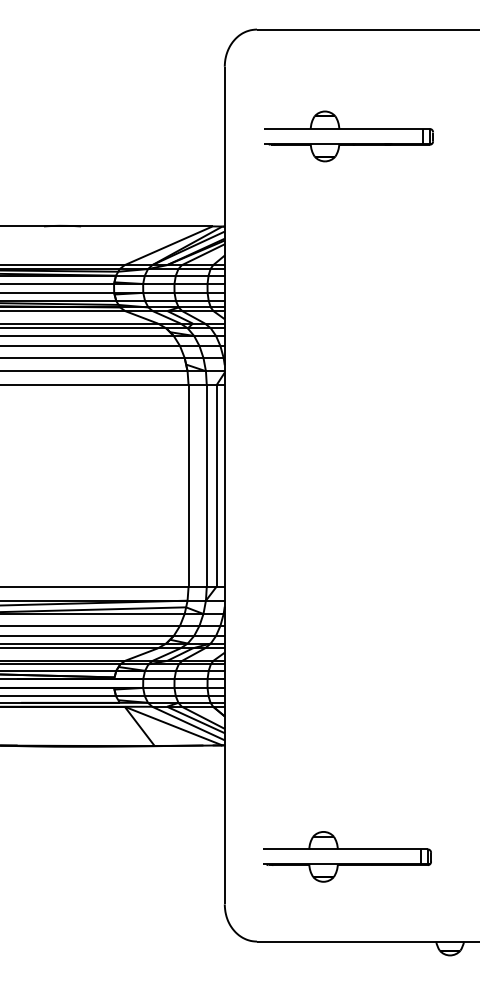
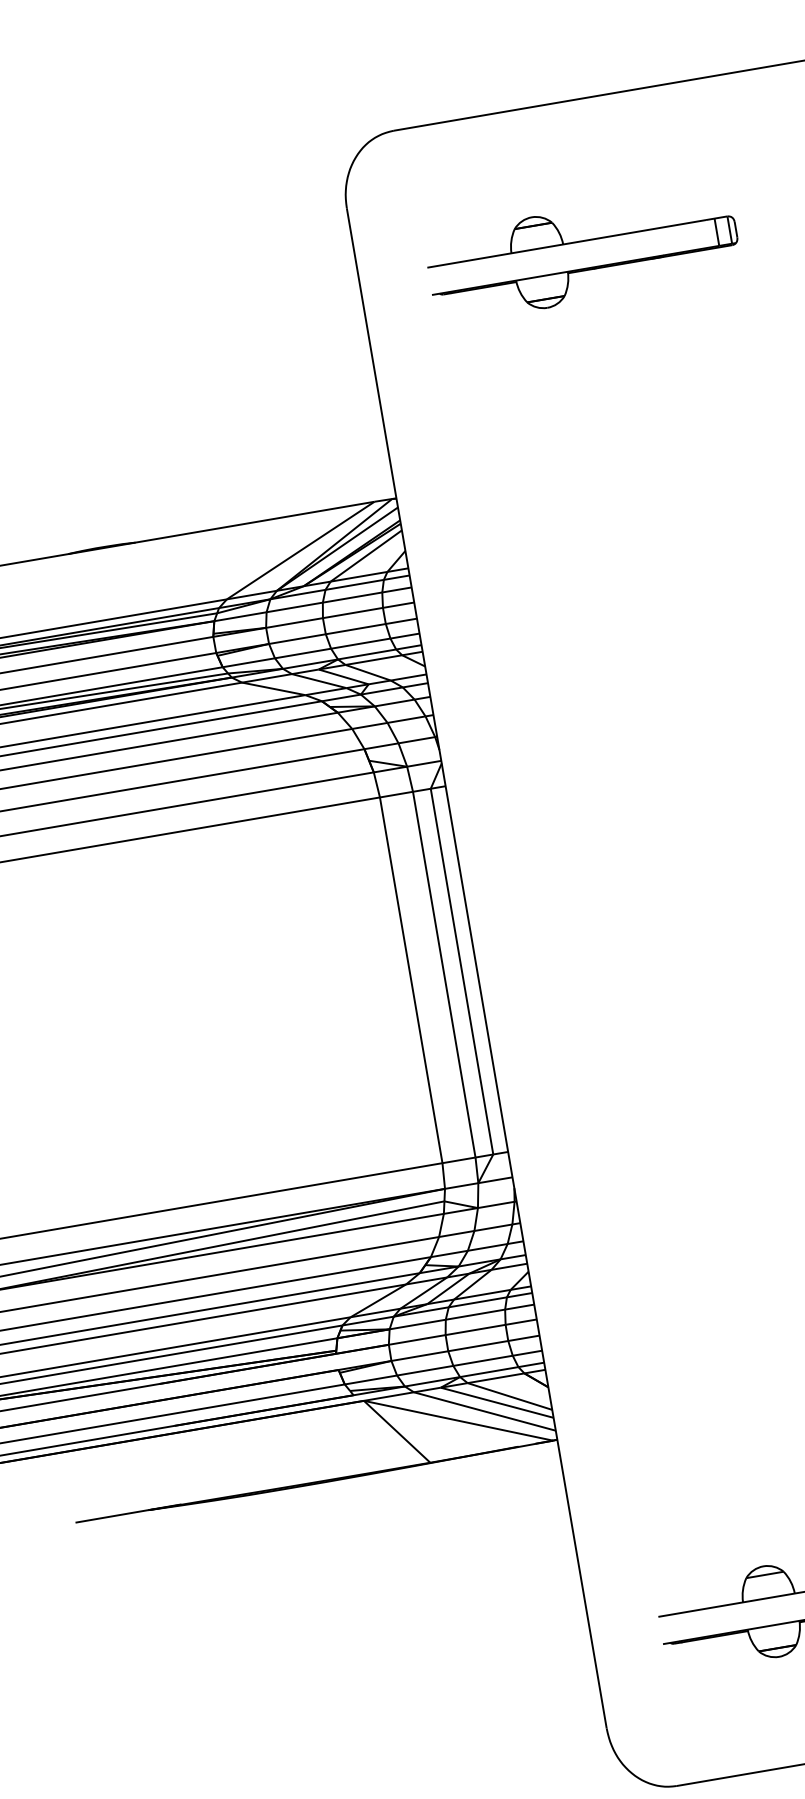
part: (348, 129) -> (580, 242), moved

